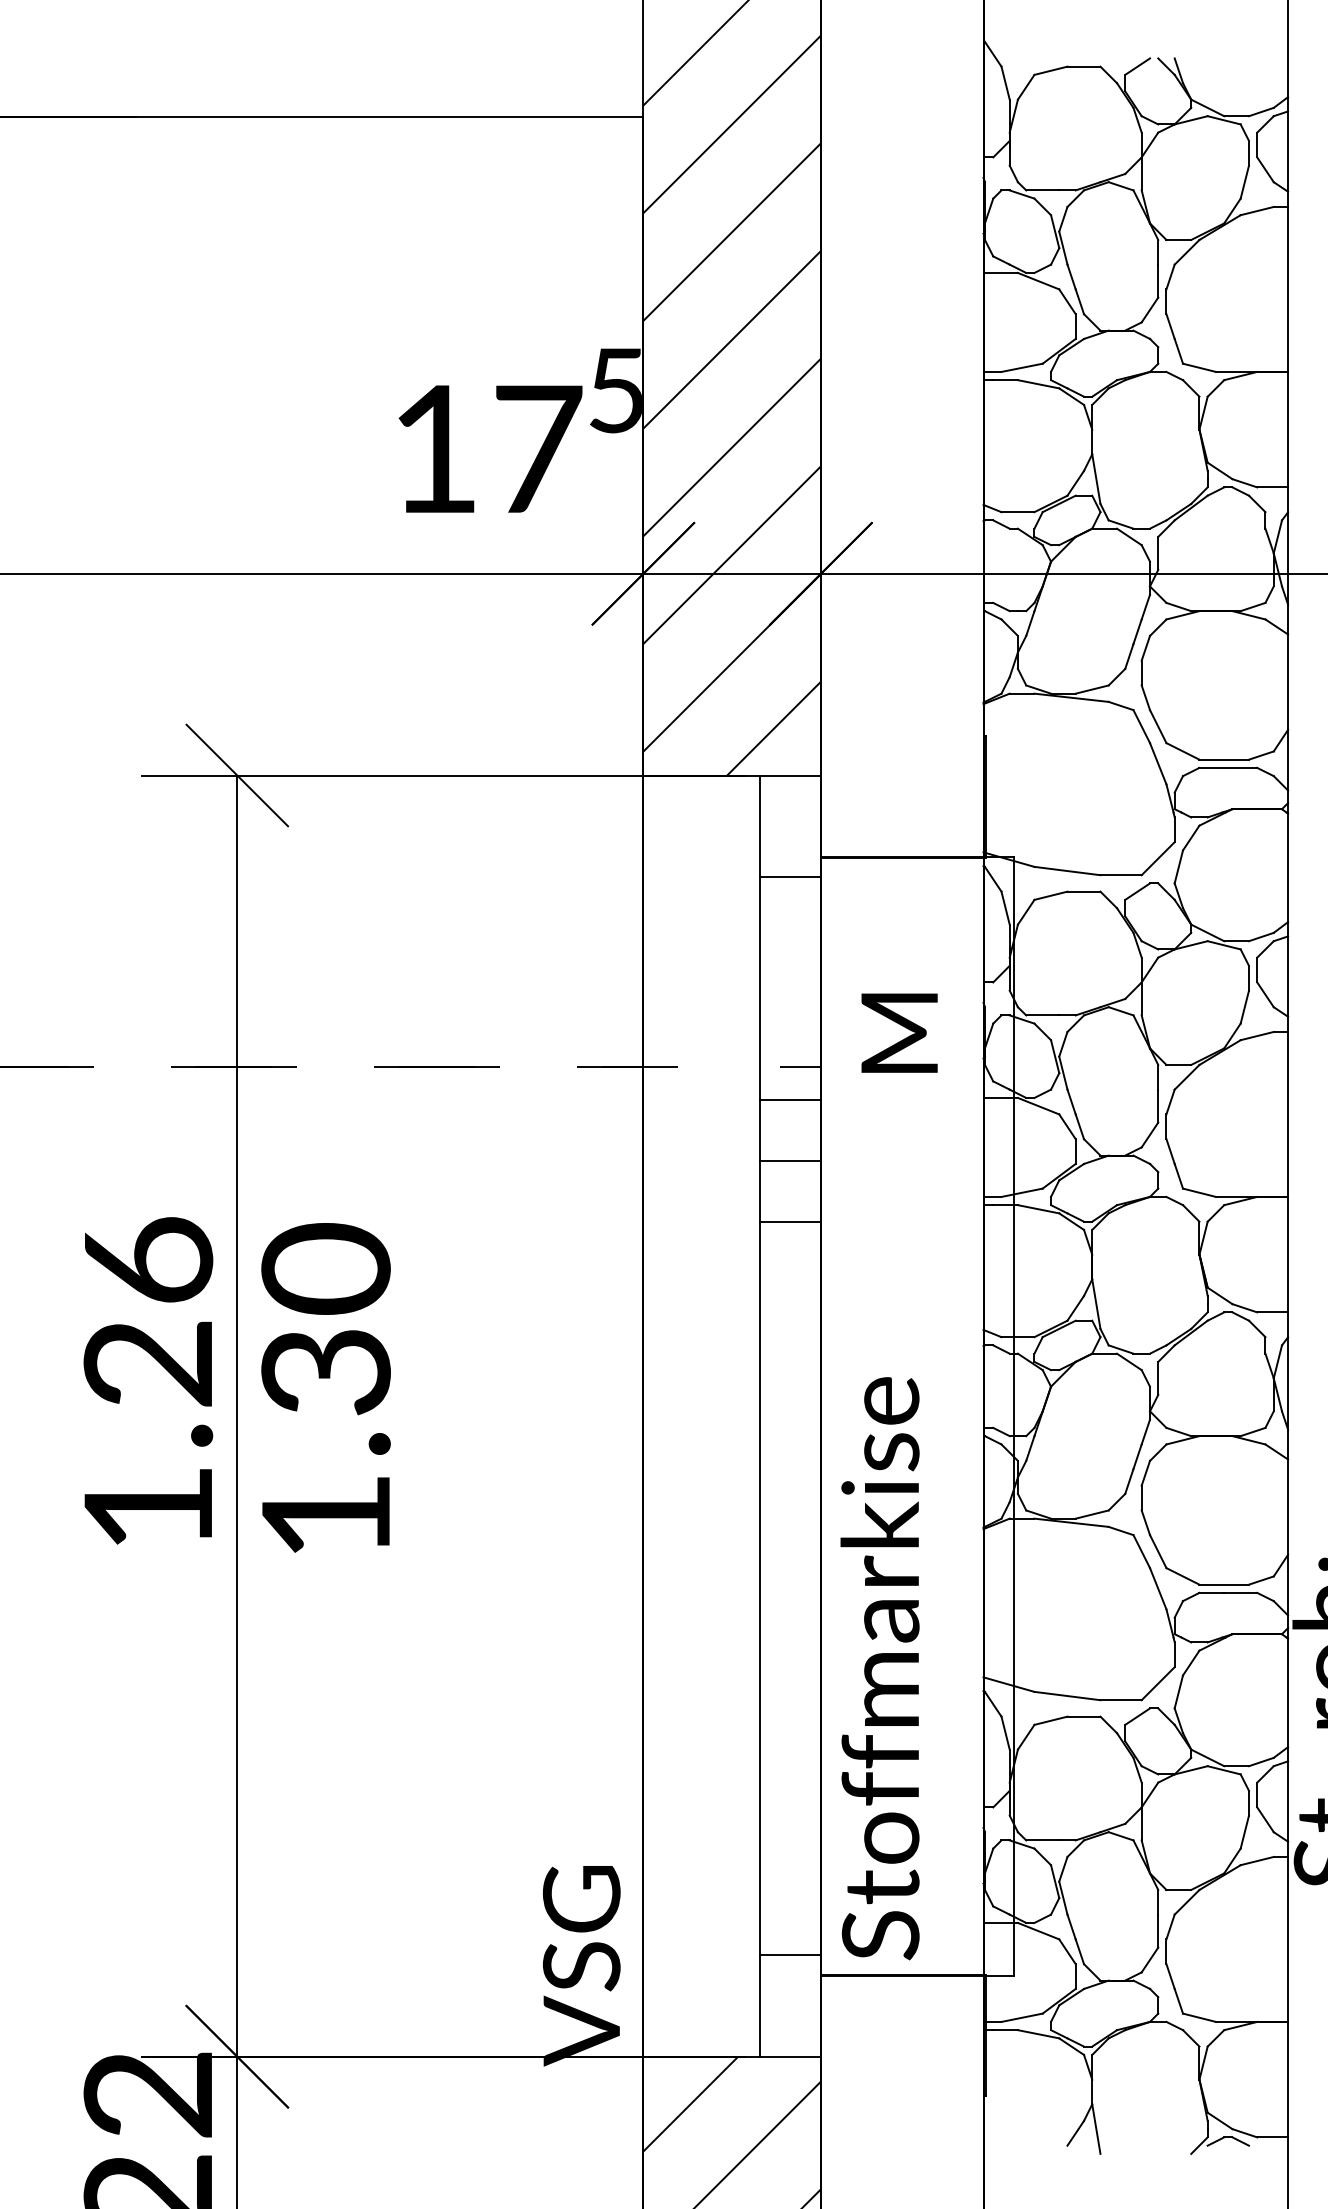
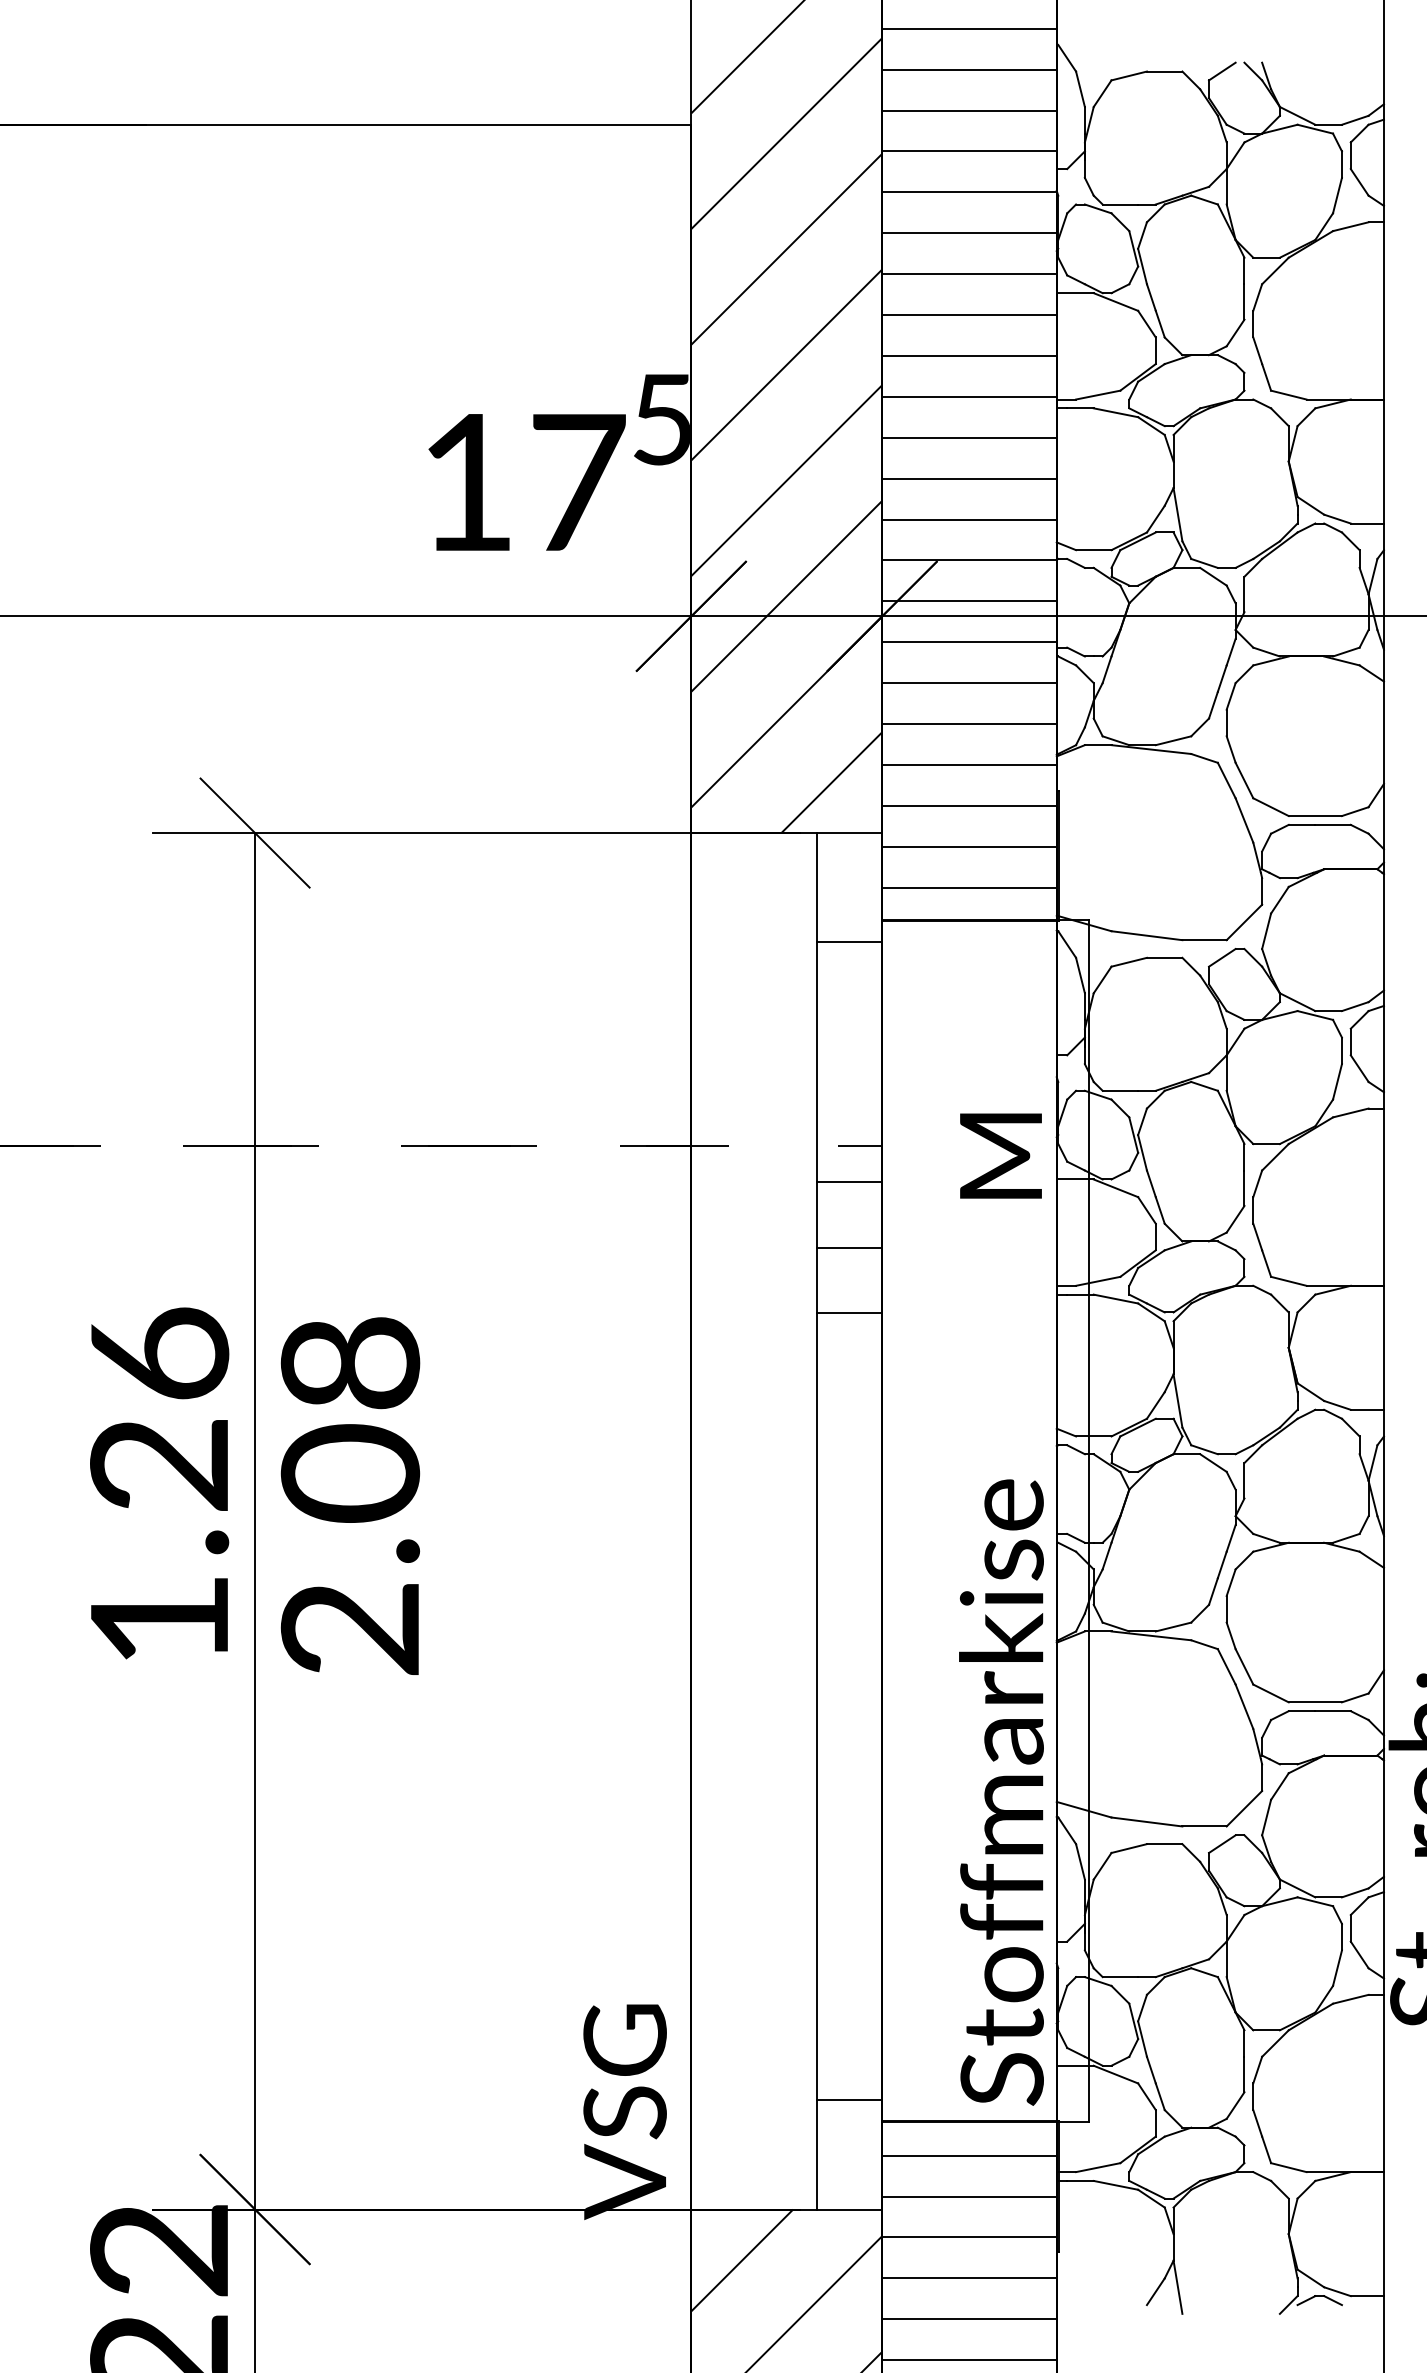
hatch: (902, 426) -> (969, 458), added
text: (899, 1032) -> (1000, 1155), moved
text: (325, 1391) -> (349, 1494), 1.30 -> 2.08
text: (879, 1668) -> (1000, 1792), moved
hatch: (902, 2101) -> (969, 2257), added

